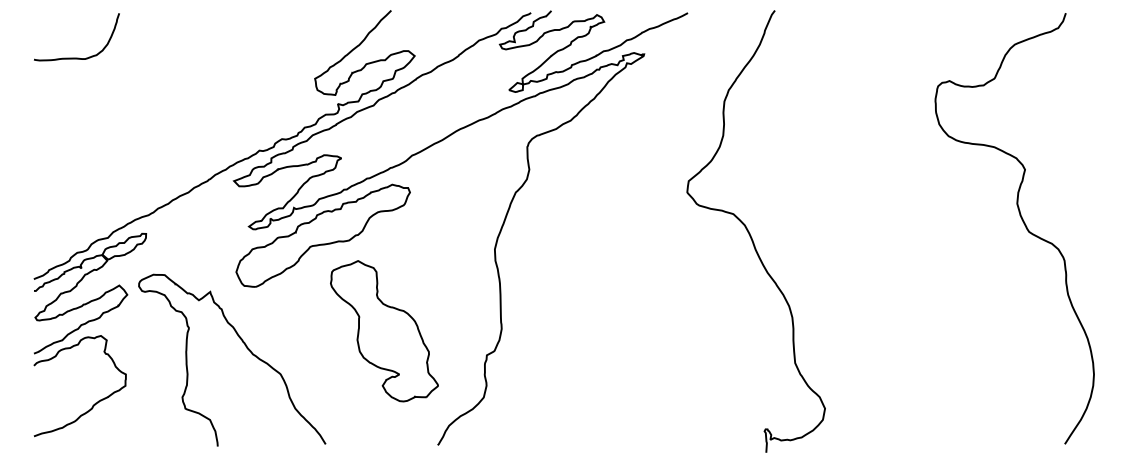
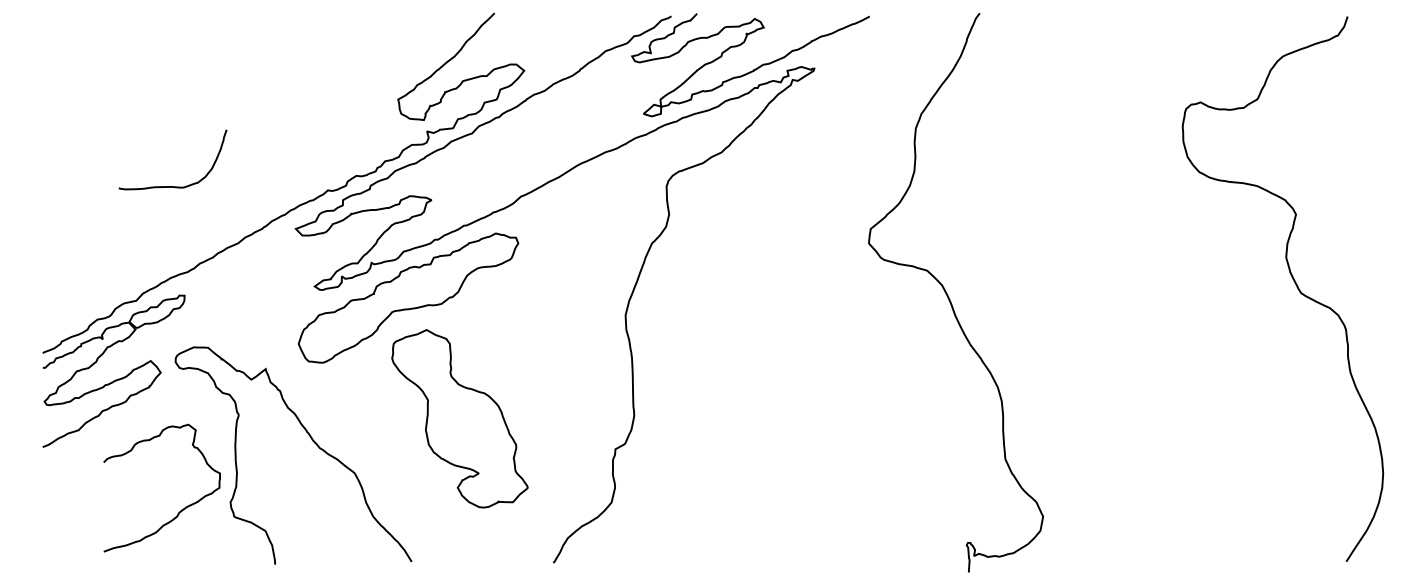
curve: (76, 58) -> (172, 186), moved
part: (384, 331) -> (459, 418), moved
curve: (95, 402) -> (181, 509), moved

